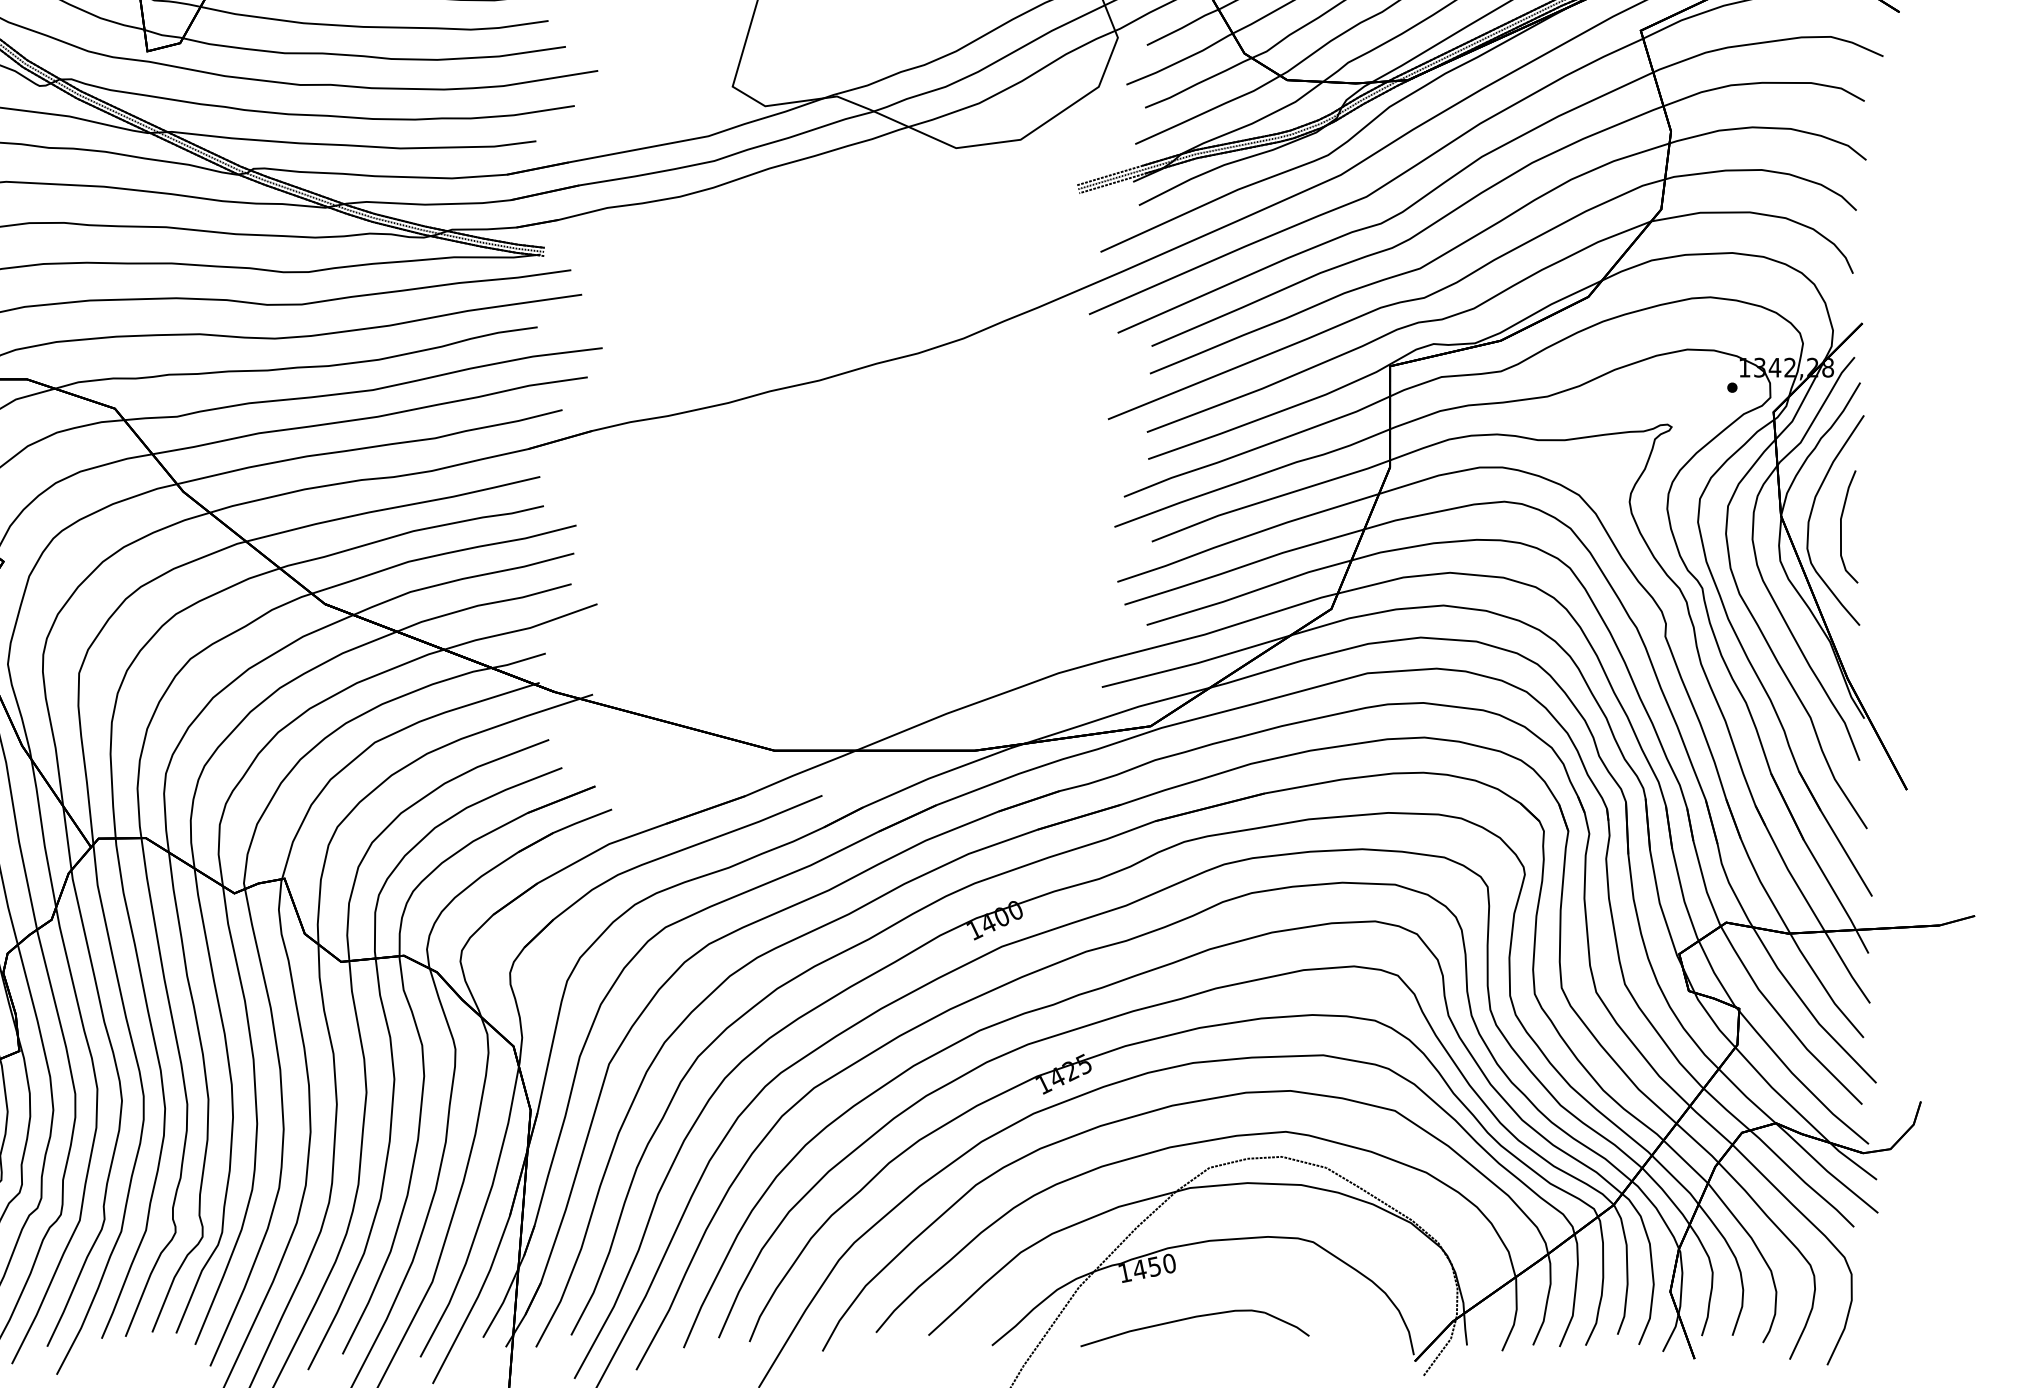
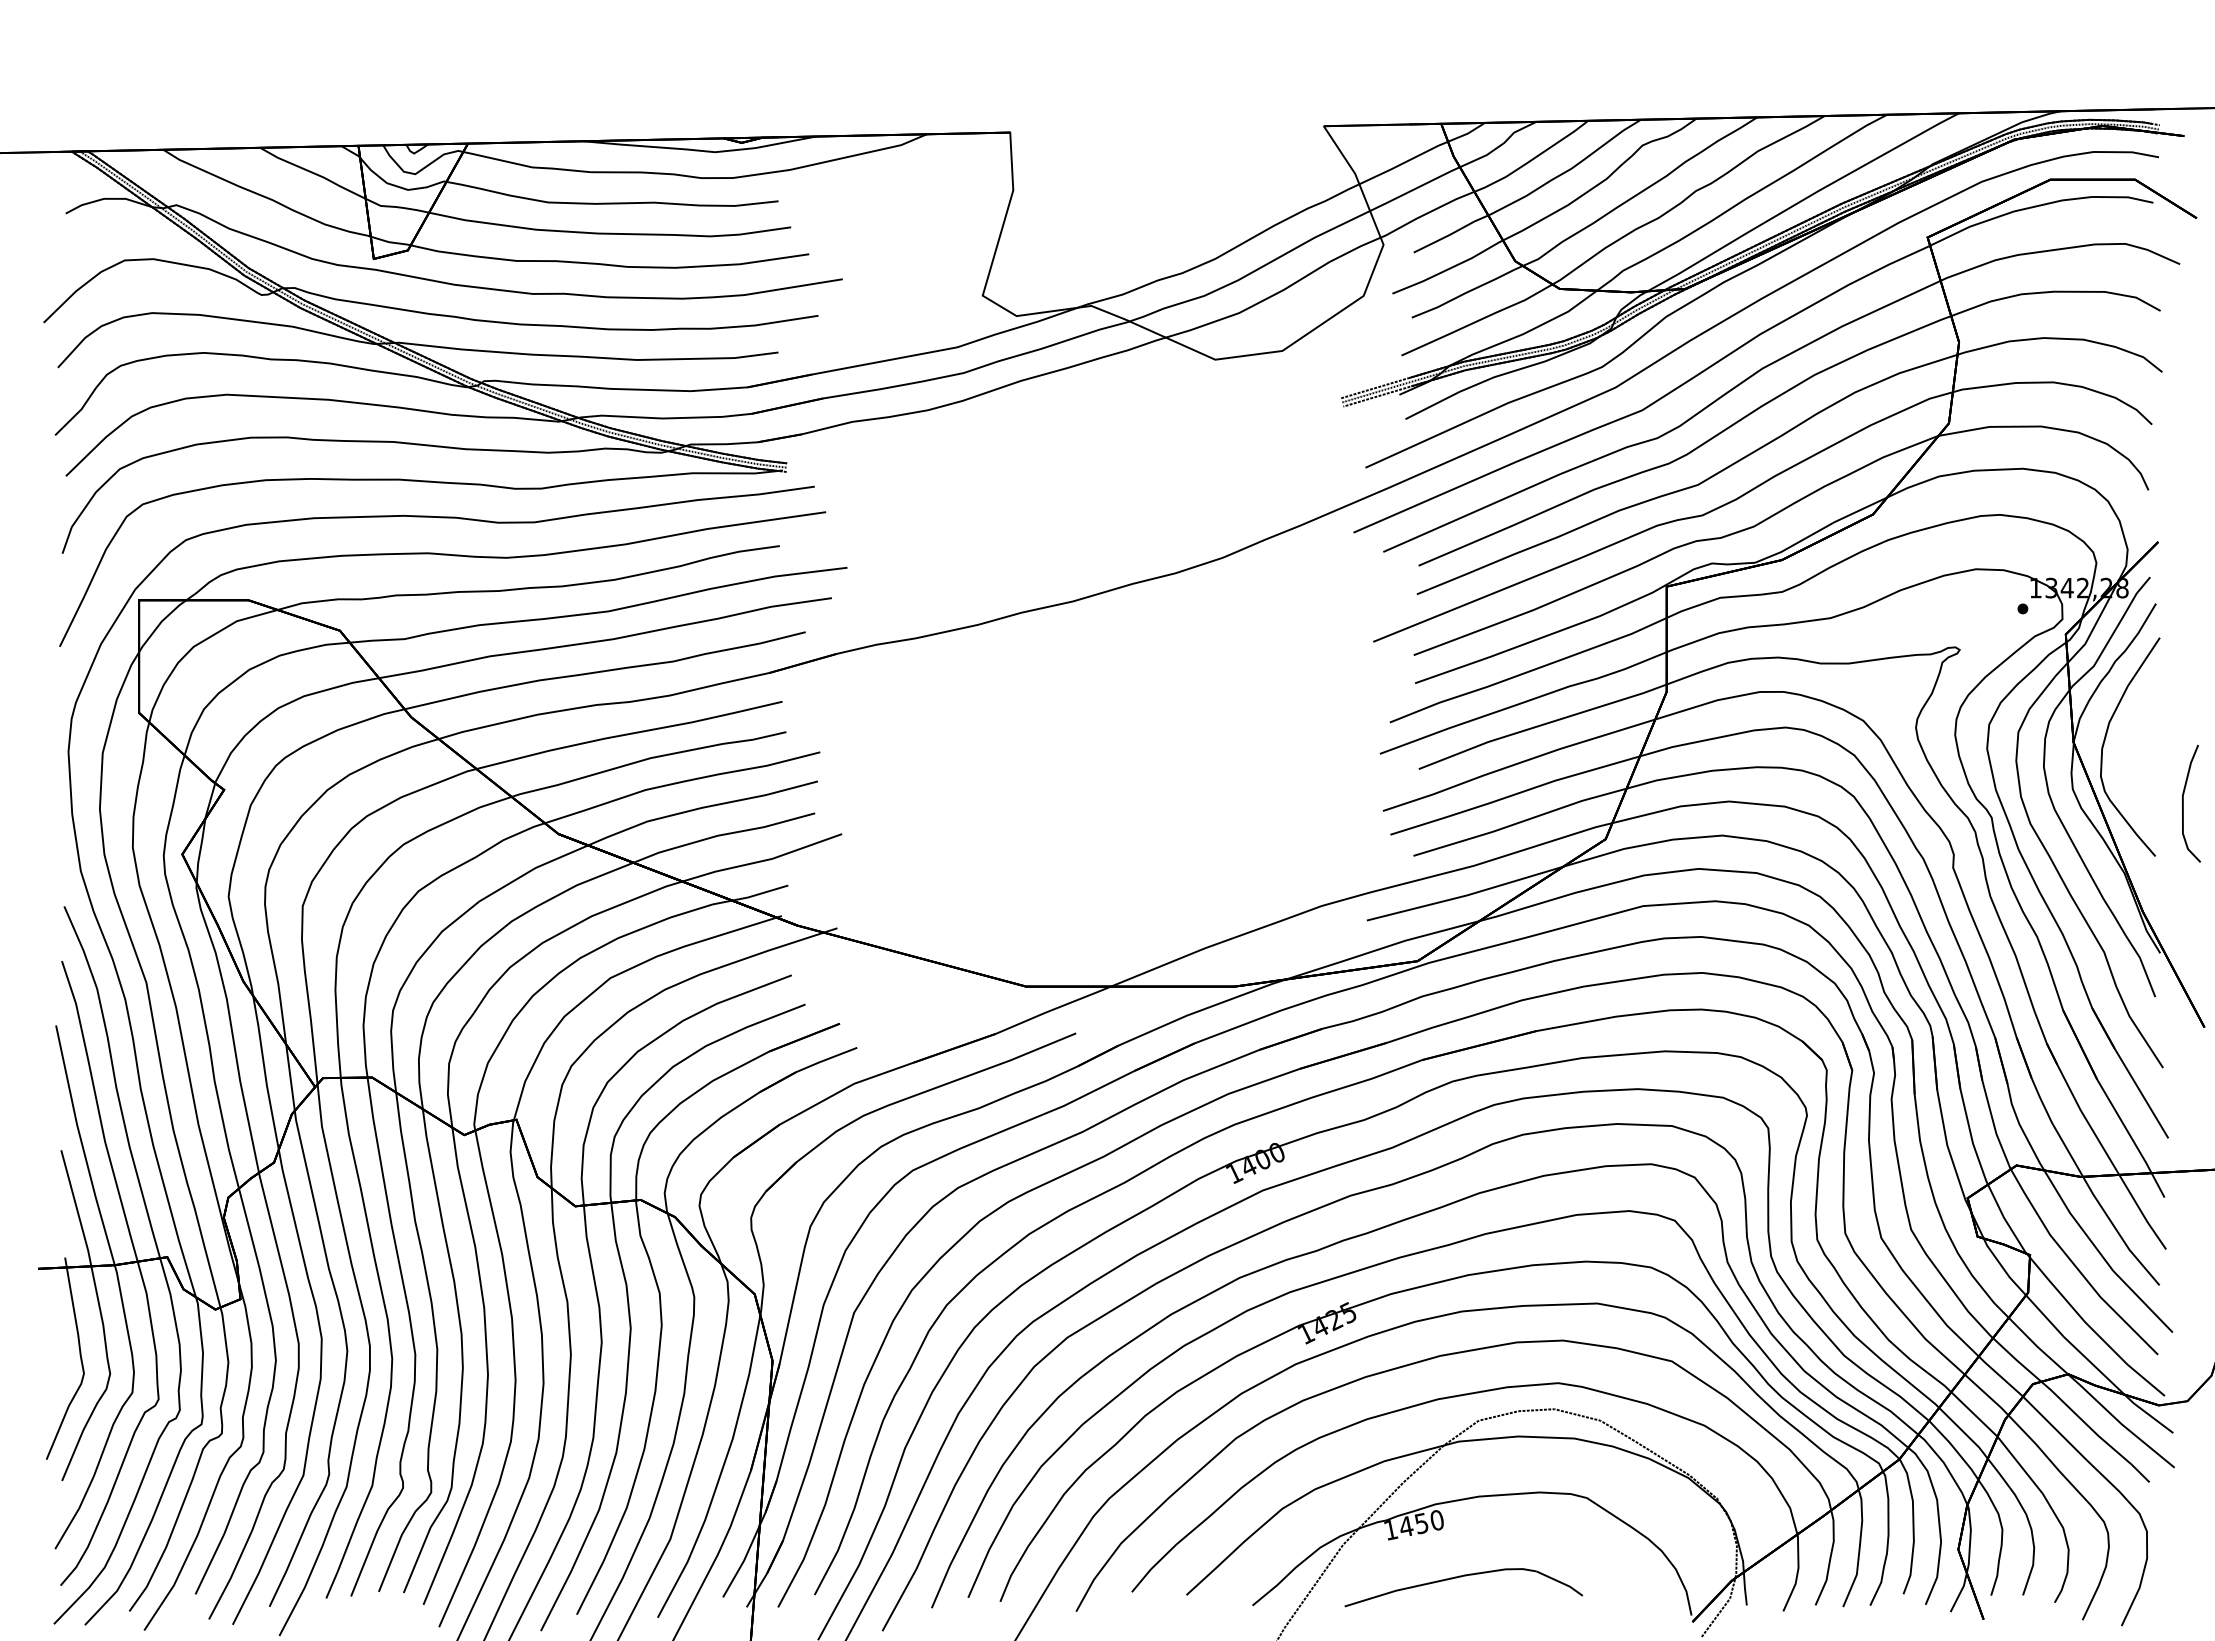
curve: (1841, 526) -> (2183, 803), moved

